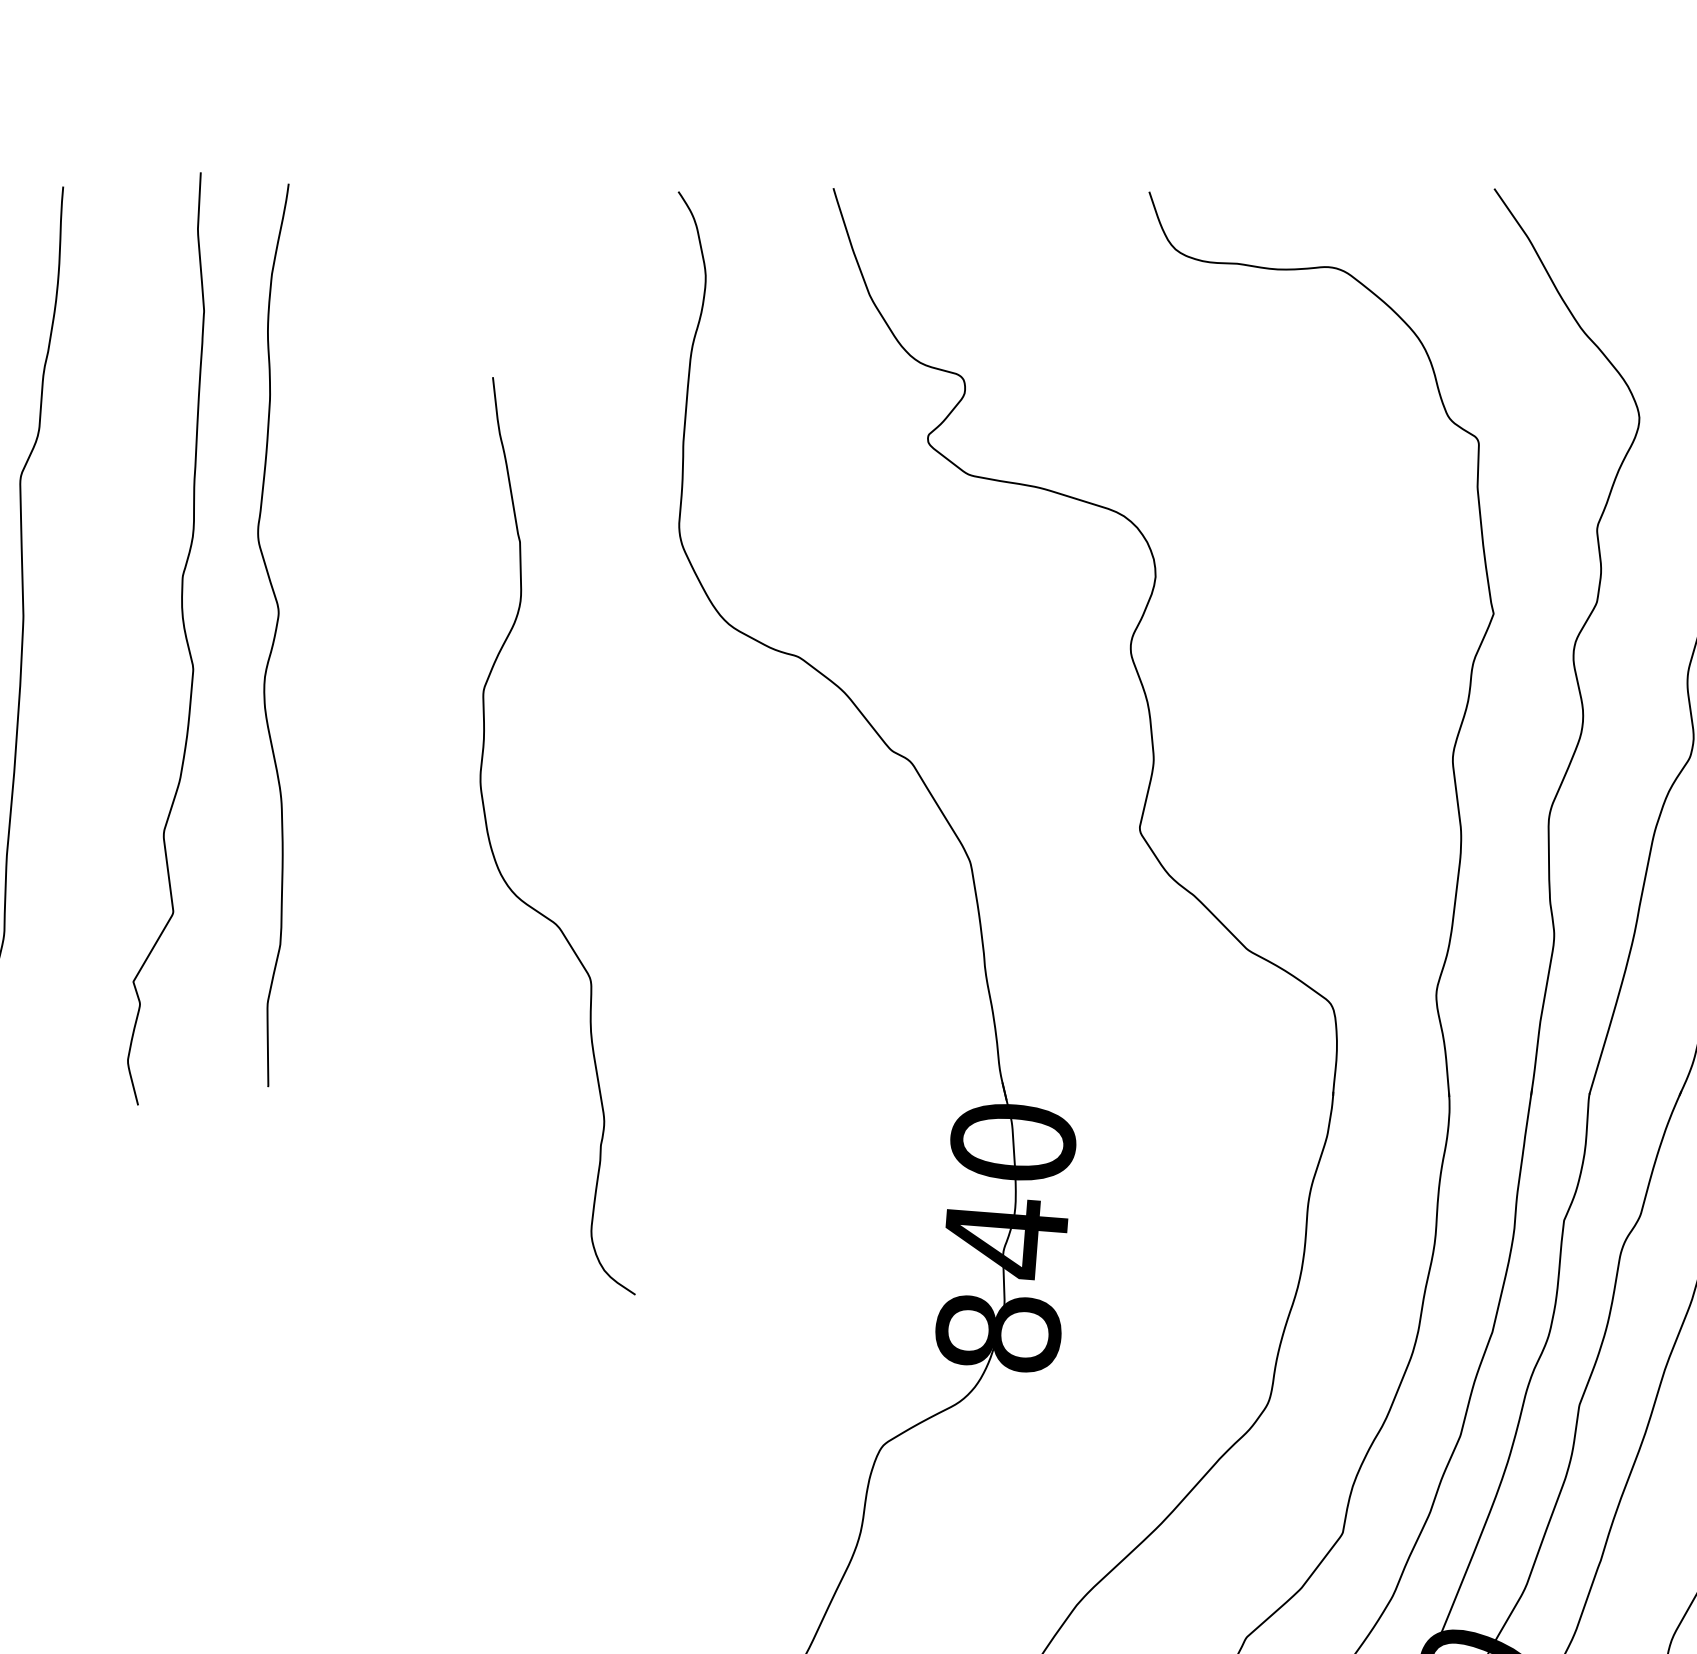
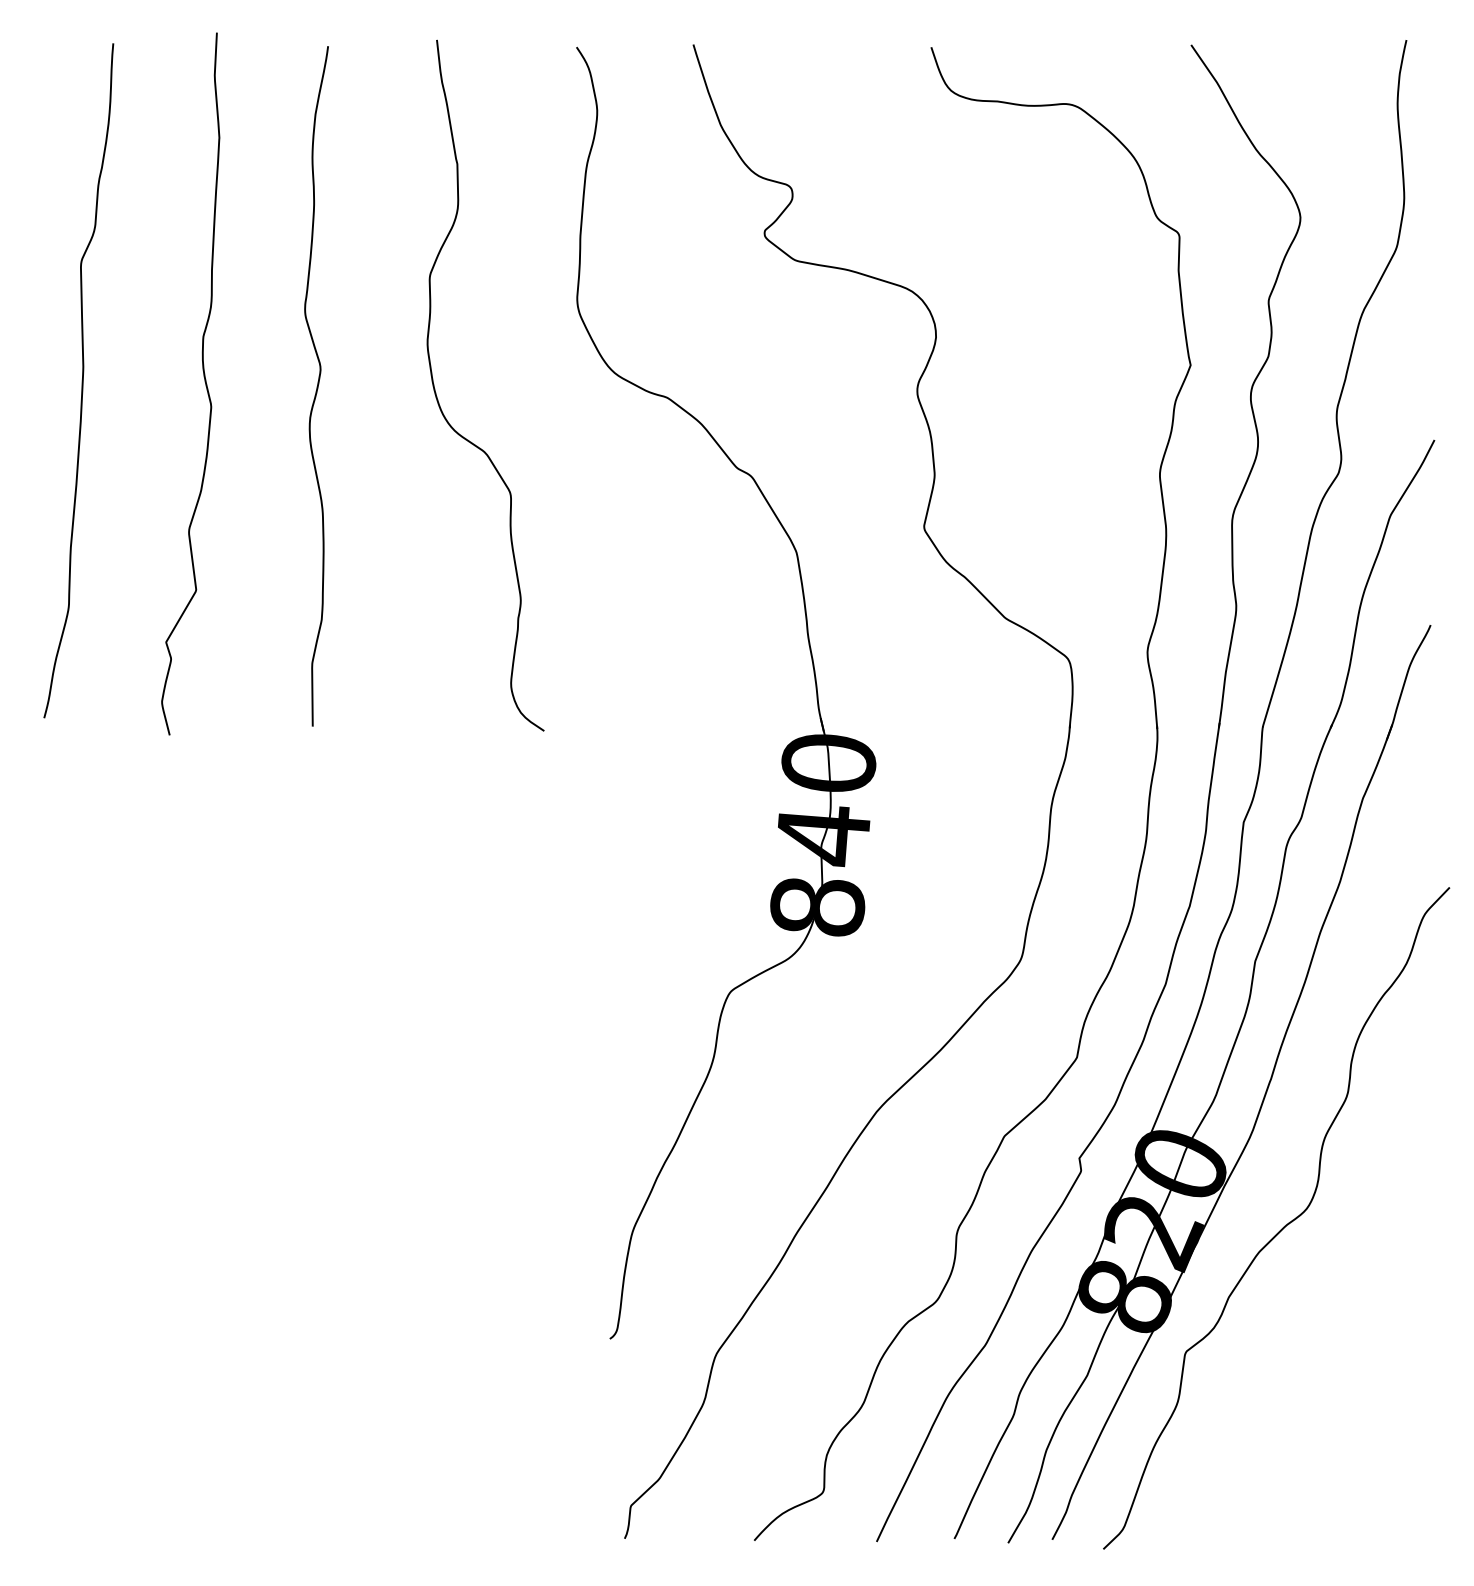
curve: (273, 635) -> (316, 386), moved
curve: (494, 854) -> (438, 399), moved

